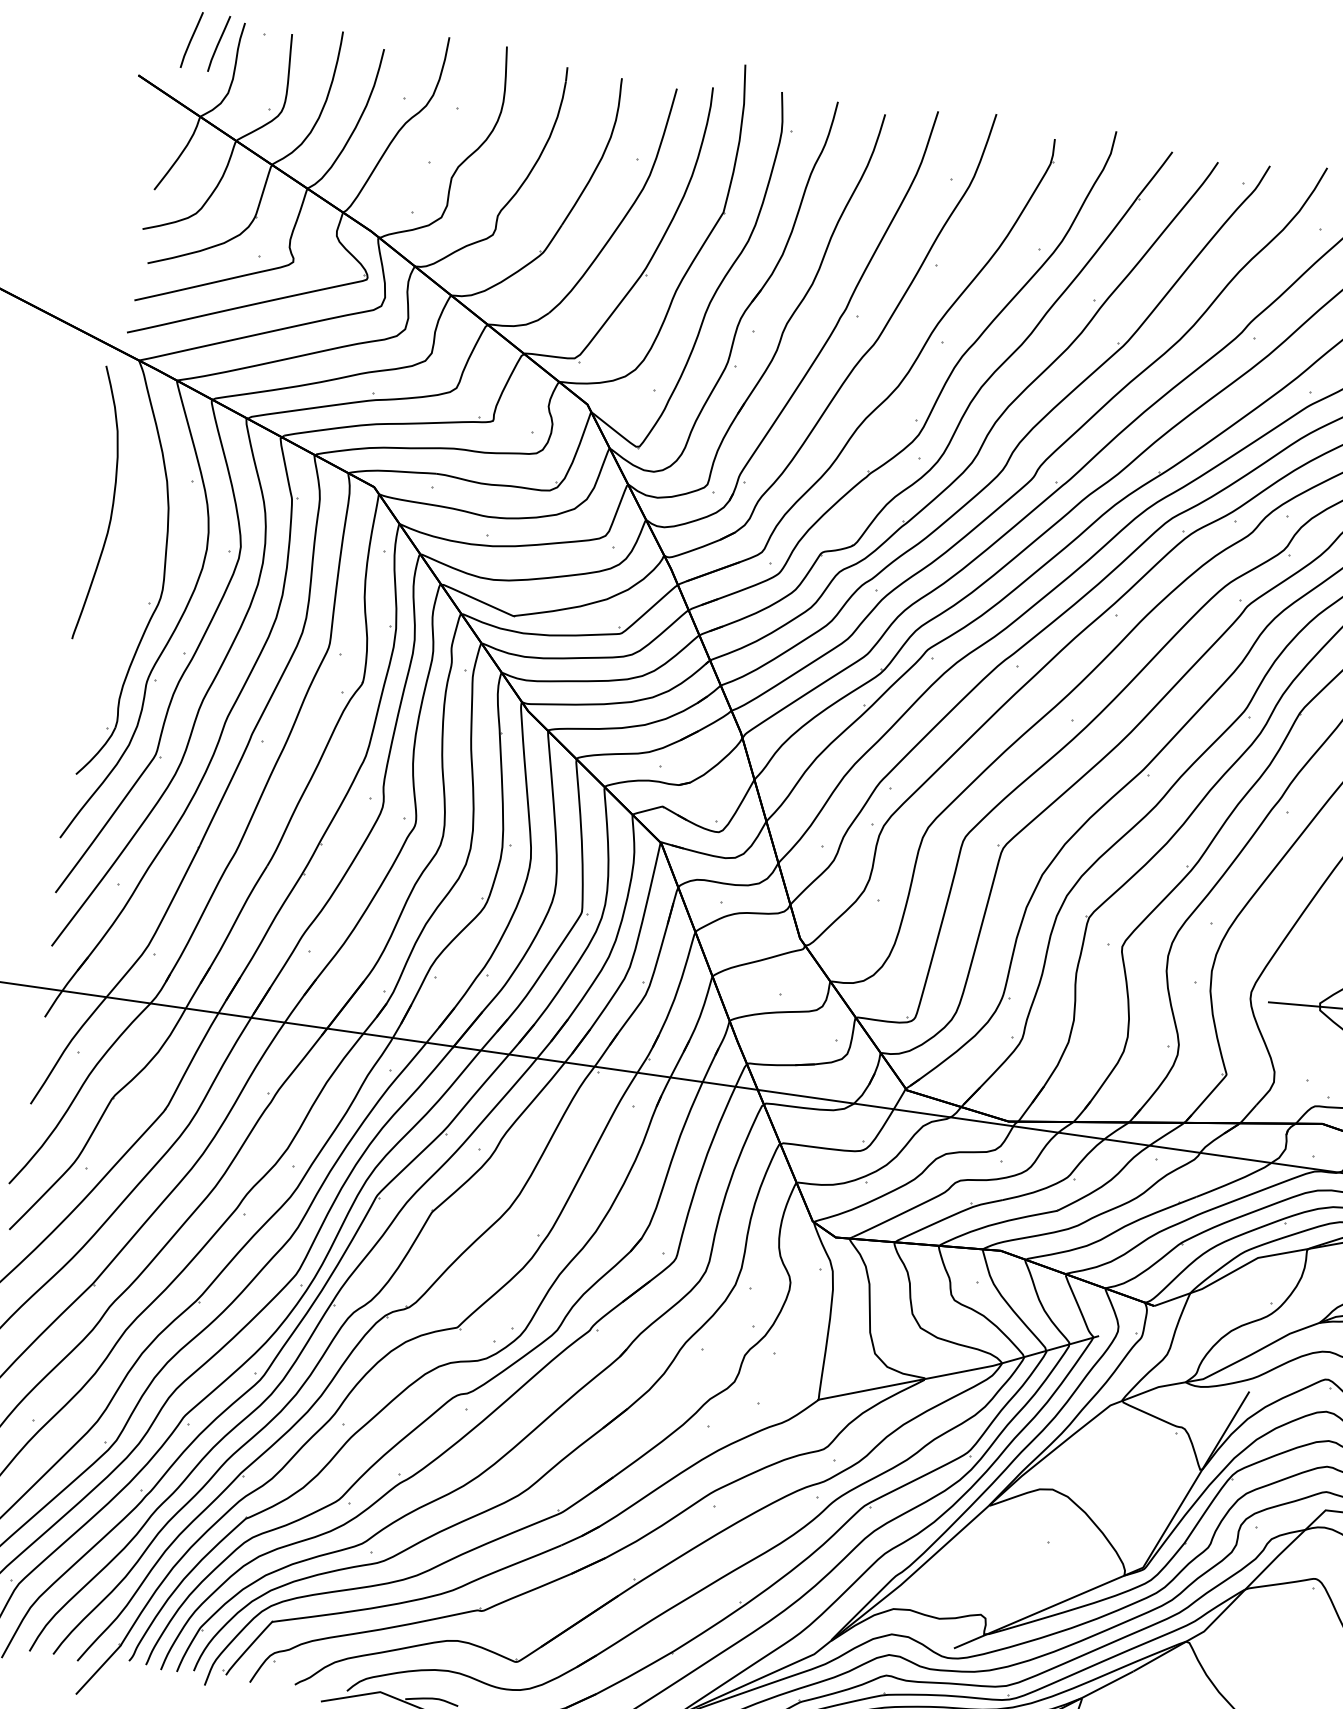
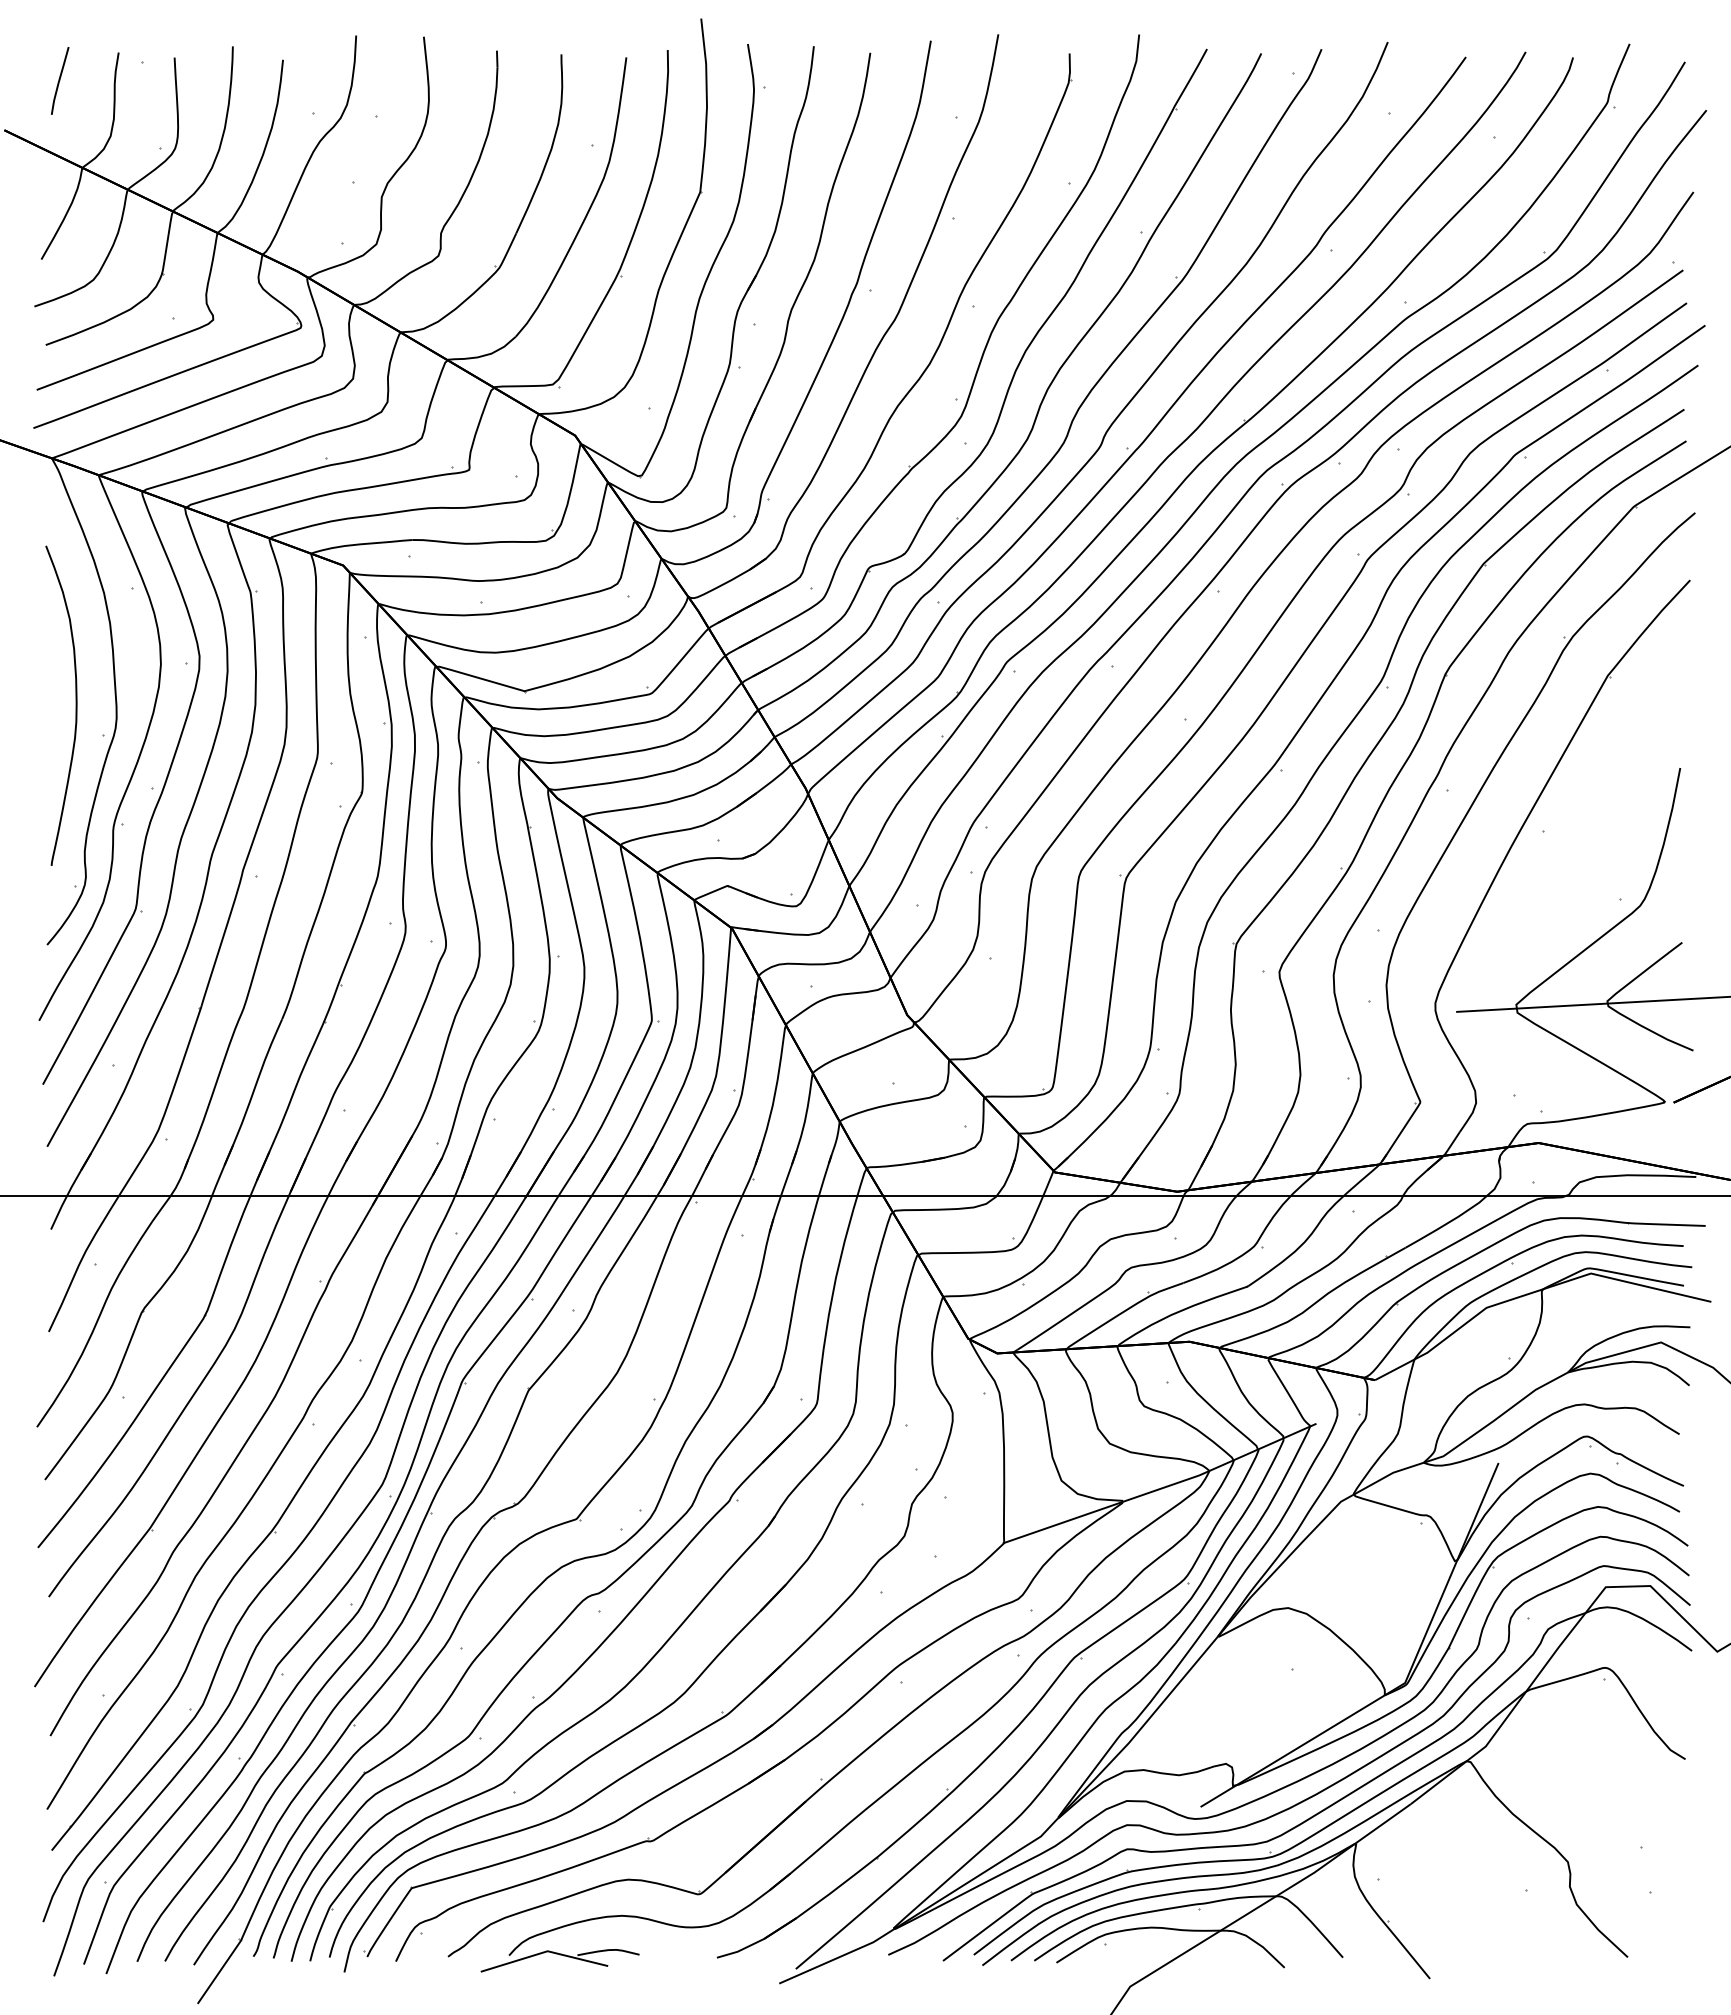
line: (219, 43) -> (92, 80), removed
curve: (112, 505) -> (75, 705), moved

